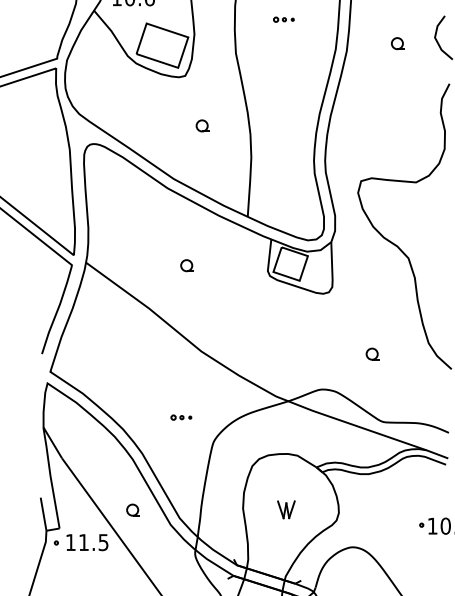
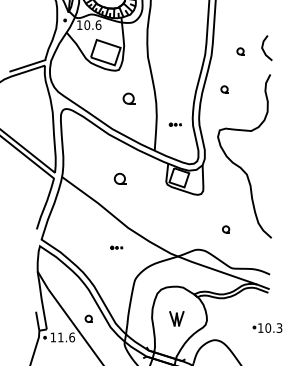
part: (282, 19) -> (174, 124), moved
part: (369, 109) -> (224, 89), added
part: (201, 125) -> (128, 98), size x1.6
part: (186, 265) -> (119, 178), size x1.6
part: (181, 417) -> (116, 247), moved
part: (285, 509) -> (176, 318), size x1.4
text: (104, 542) -> (72, 337), 11.5 -> 11.6

